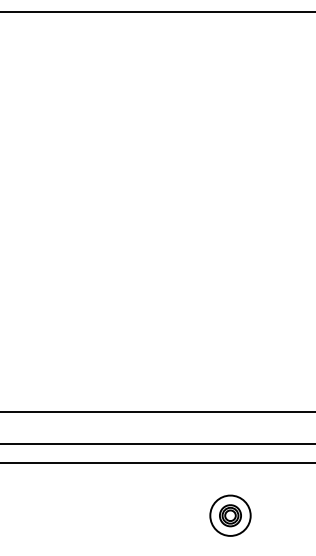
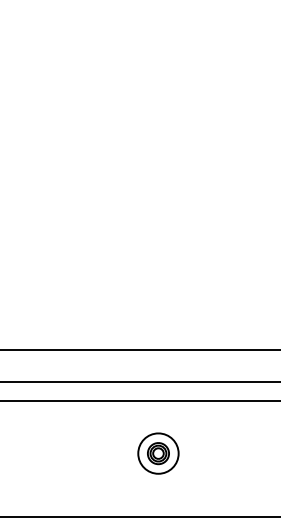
part: (230, 515) -> (158, 453), moved

